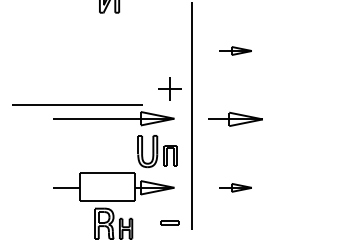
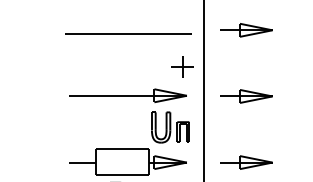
part: (235, 50) -> (246, 29), size x1.67
line: (77, 104) -> (127, 33), moved
part: (235, 187) -> (246, 162), size x1.67

